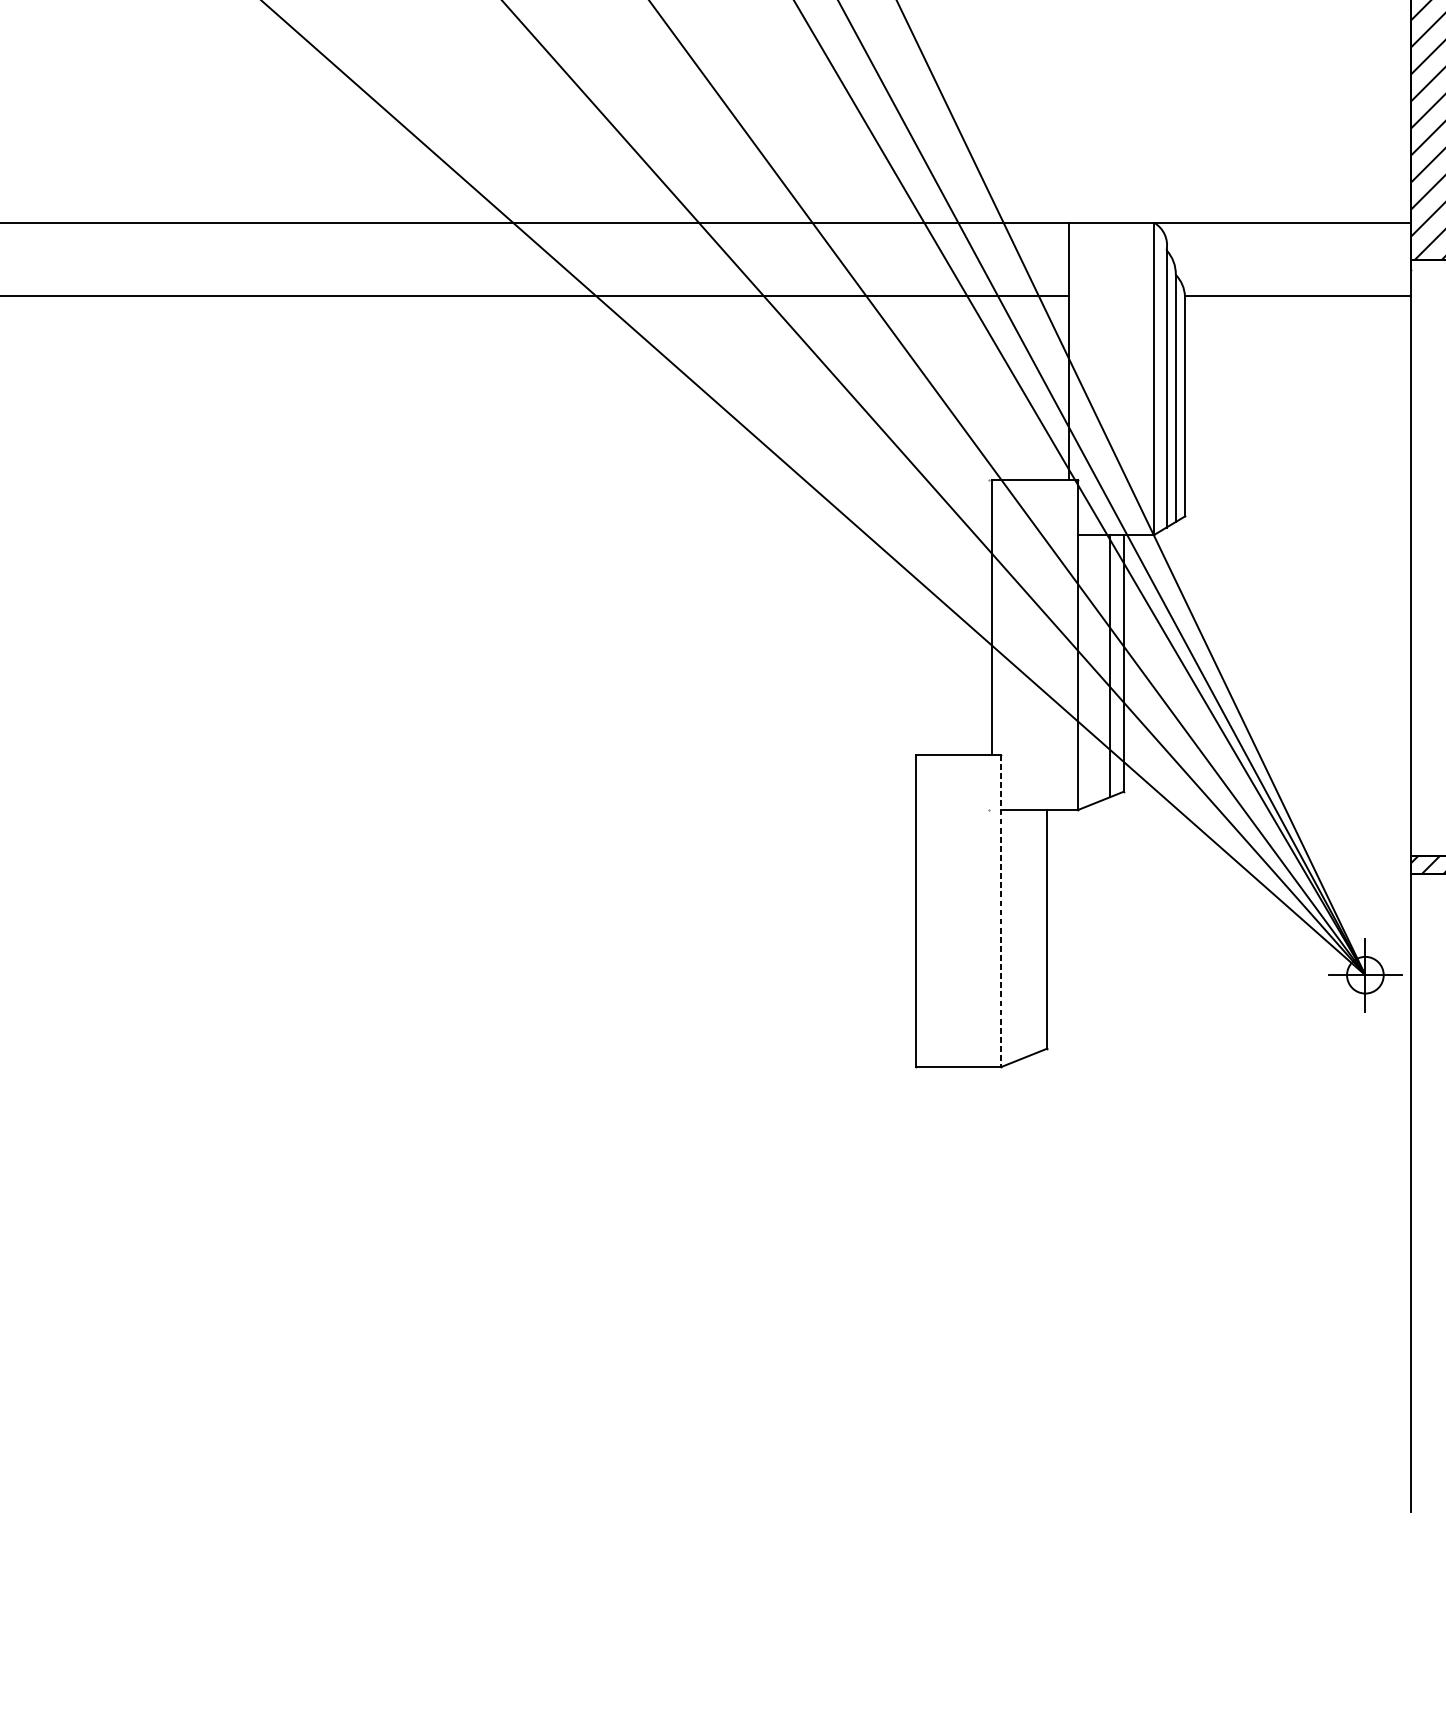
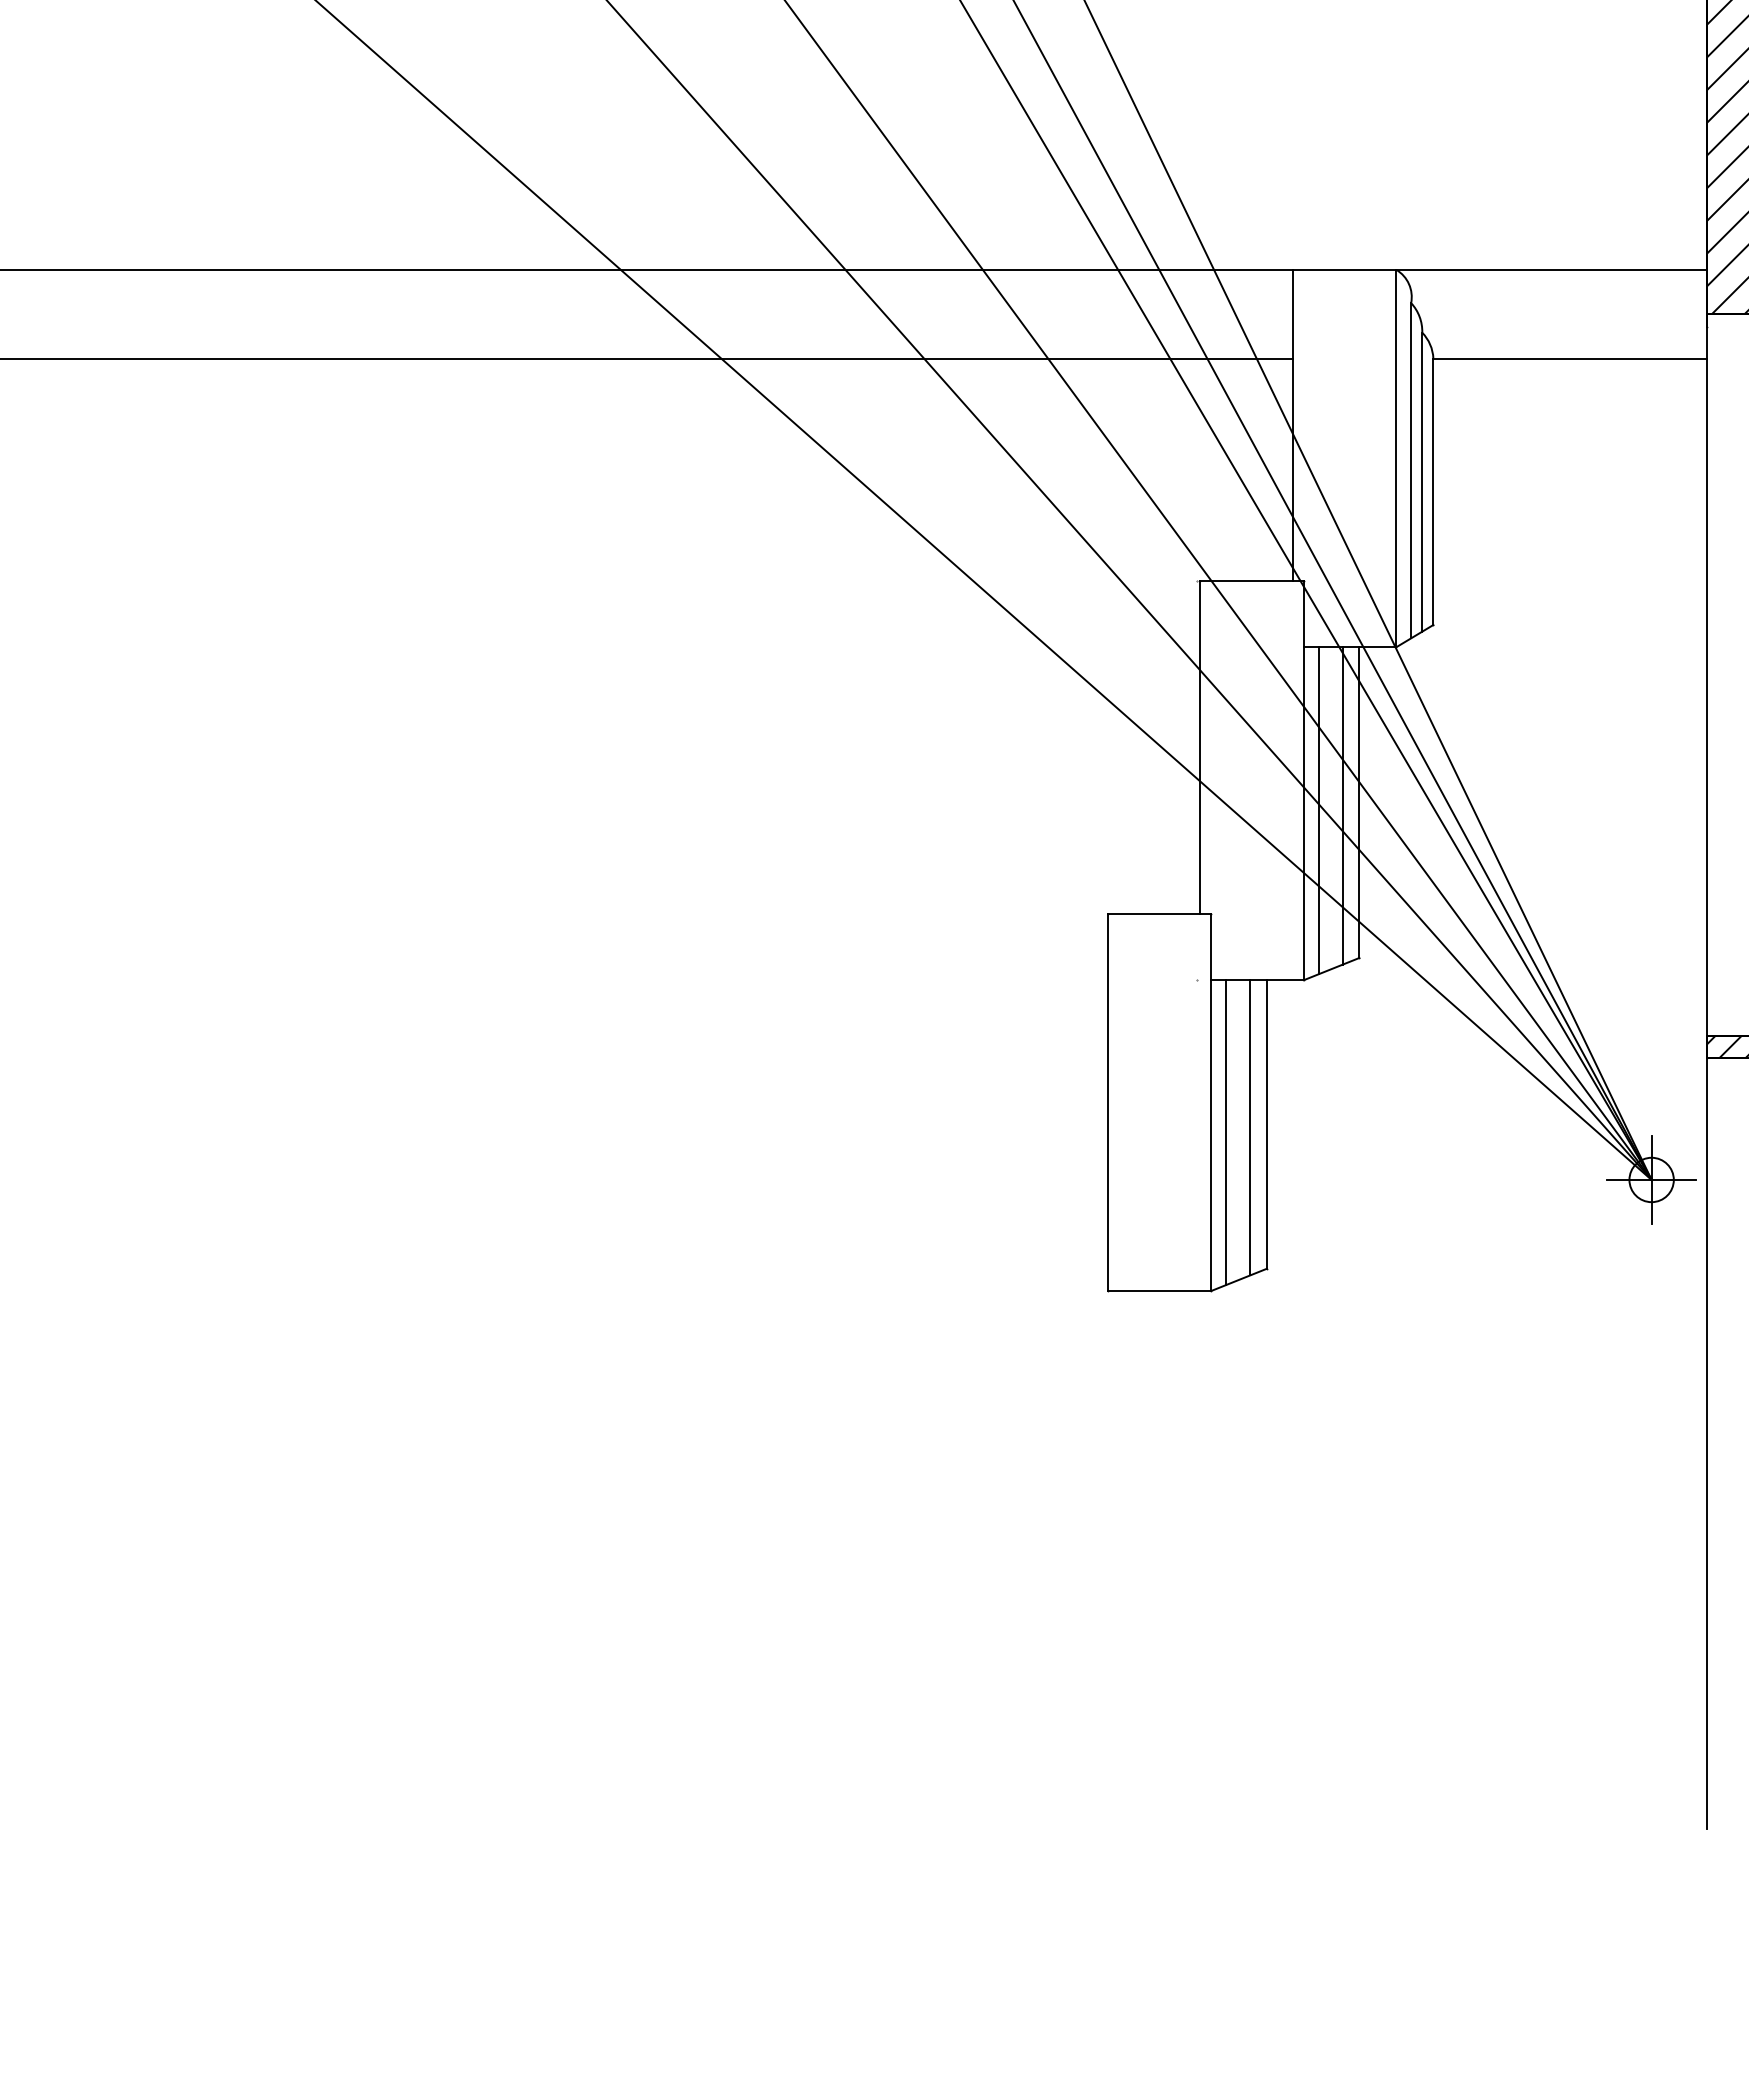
line: (1090, 669) -> (1318, 810), added
line: (1001, 911) -> (1211, 1102), dashed -> solid
line: (1033, 931) -> (1250, 1127), added
line: (1013, 935) -> (1226, 1132), added

